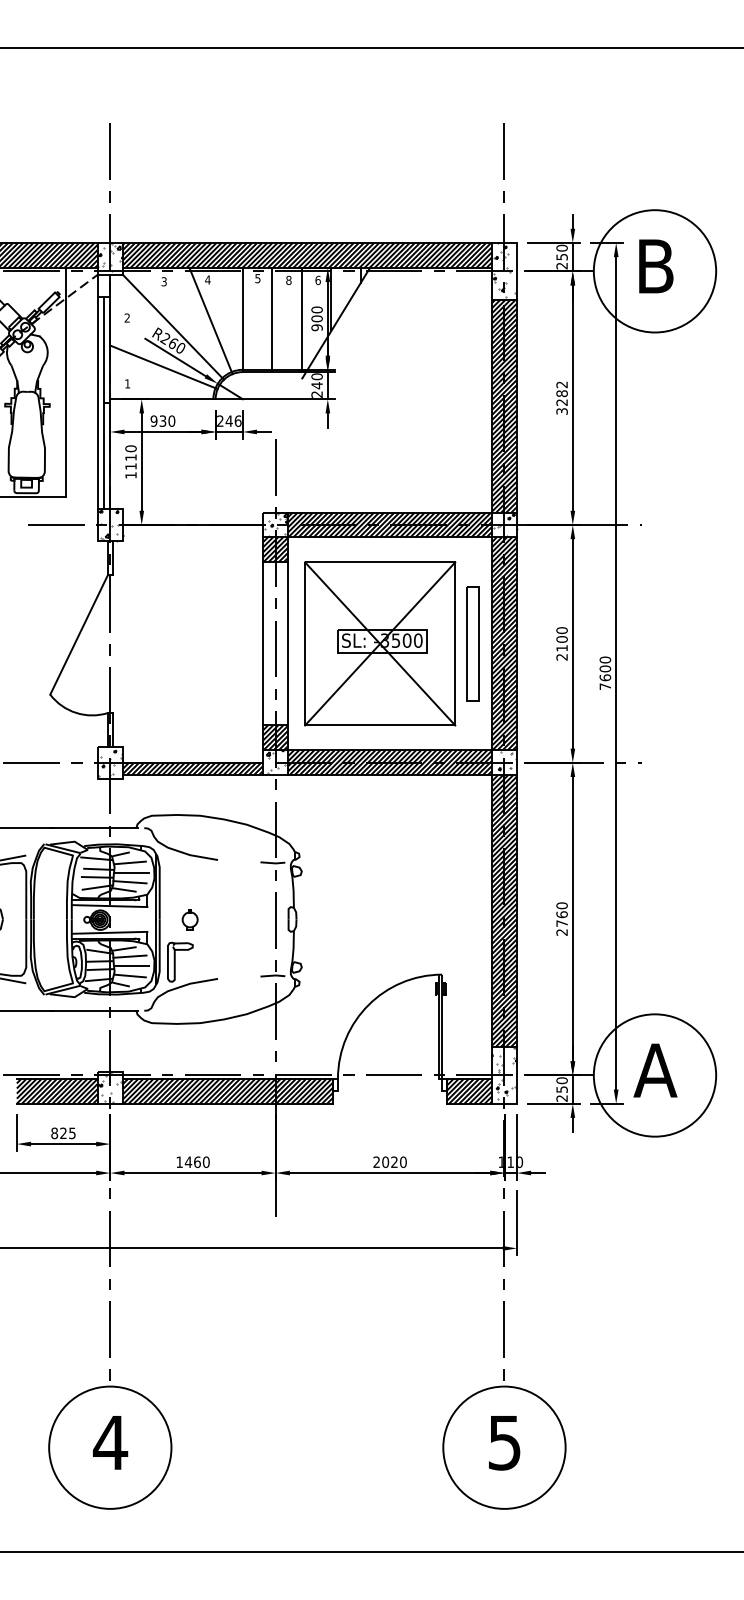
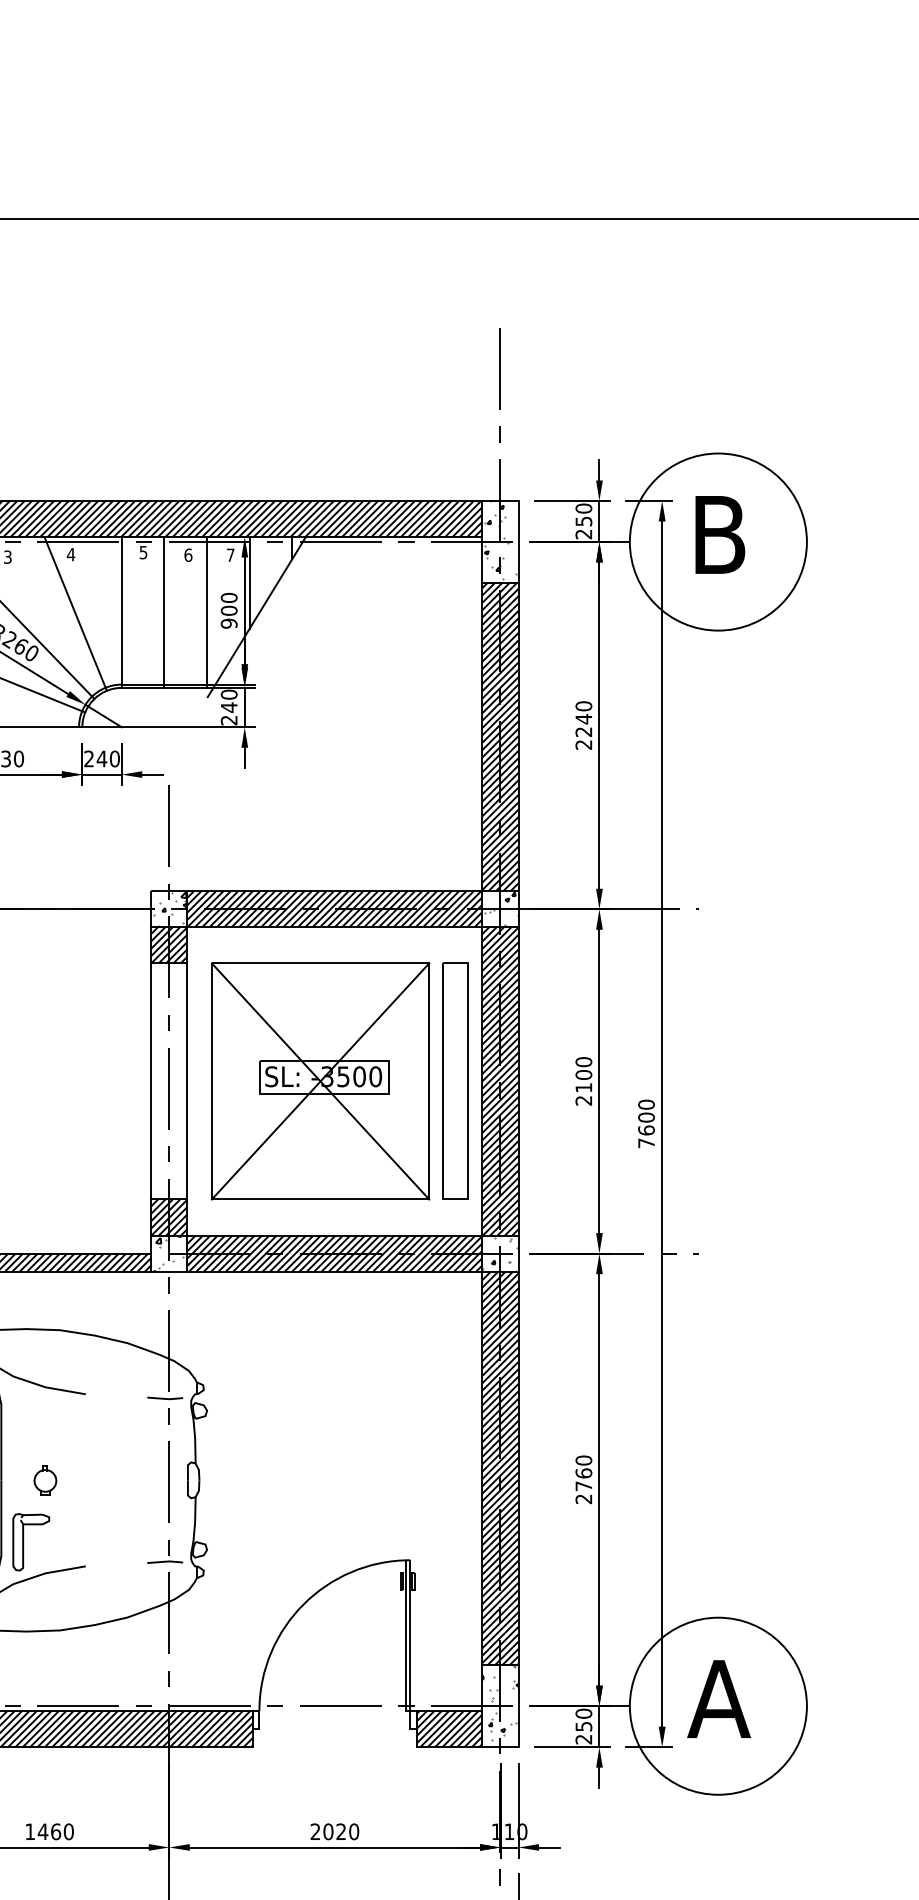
text: (288, 279) -> (187, 553), 8 -> 6
text: (317, 280) -> (229, 555), 6 -> 7
text: (561, 397) -> (583, 724), 3282 -> 2240
text: (237, 420) -> (113, 757), 246 -> 240
part: (473, 643) -> (455, 1080), size x1.43

